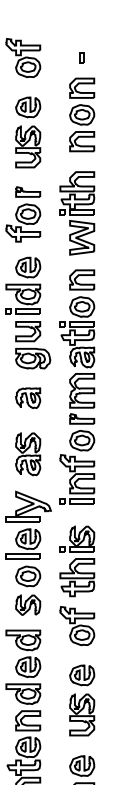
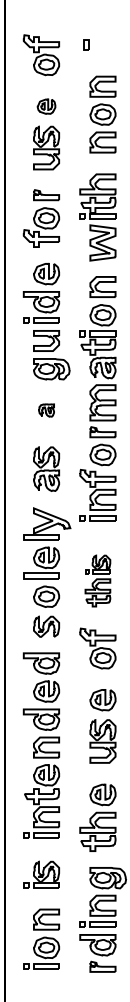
part: (81, 57) -> (86, 44), moved
part: (28, 107) -> (46, 106), size x0.7
part: (28, 398) -> (46, 410), size x0.6
part: (76, 560) -> (97, 580), size x0.7

